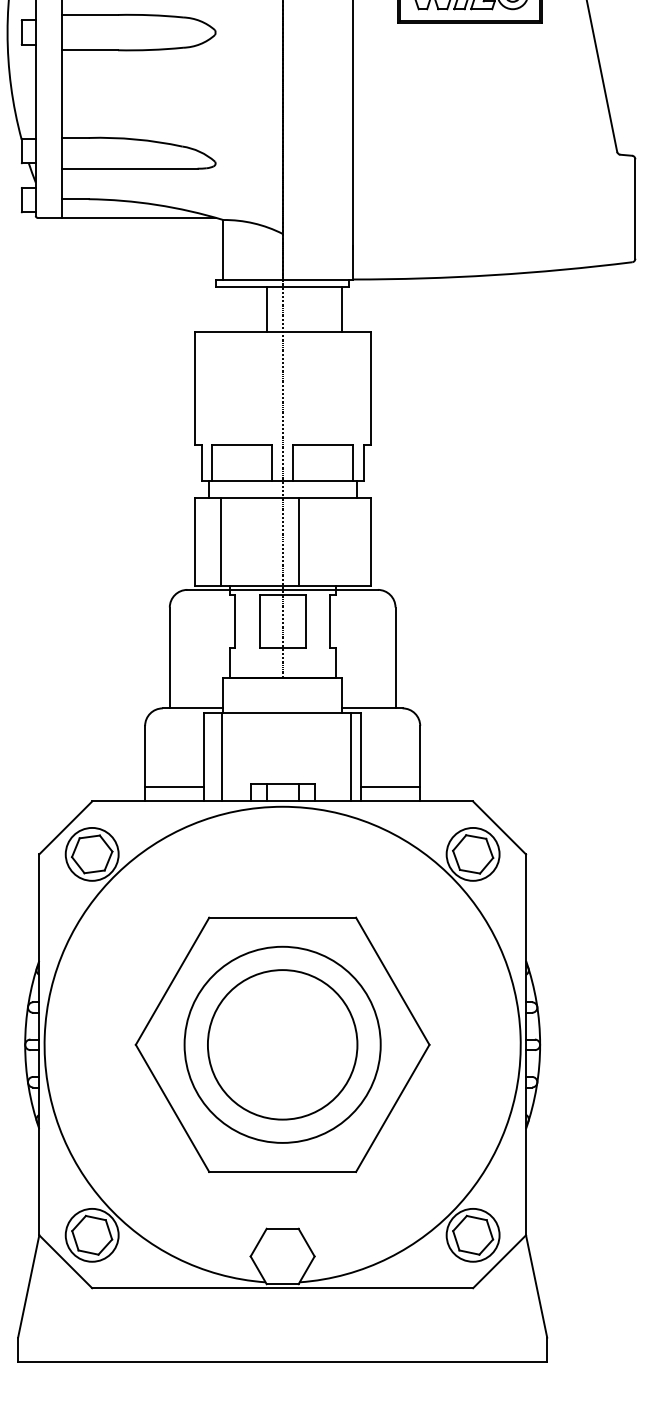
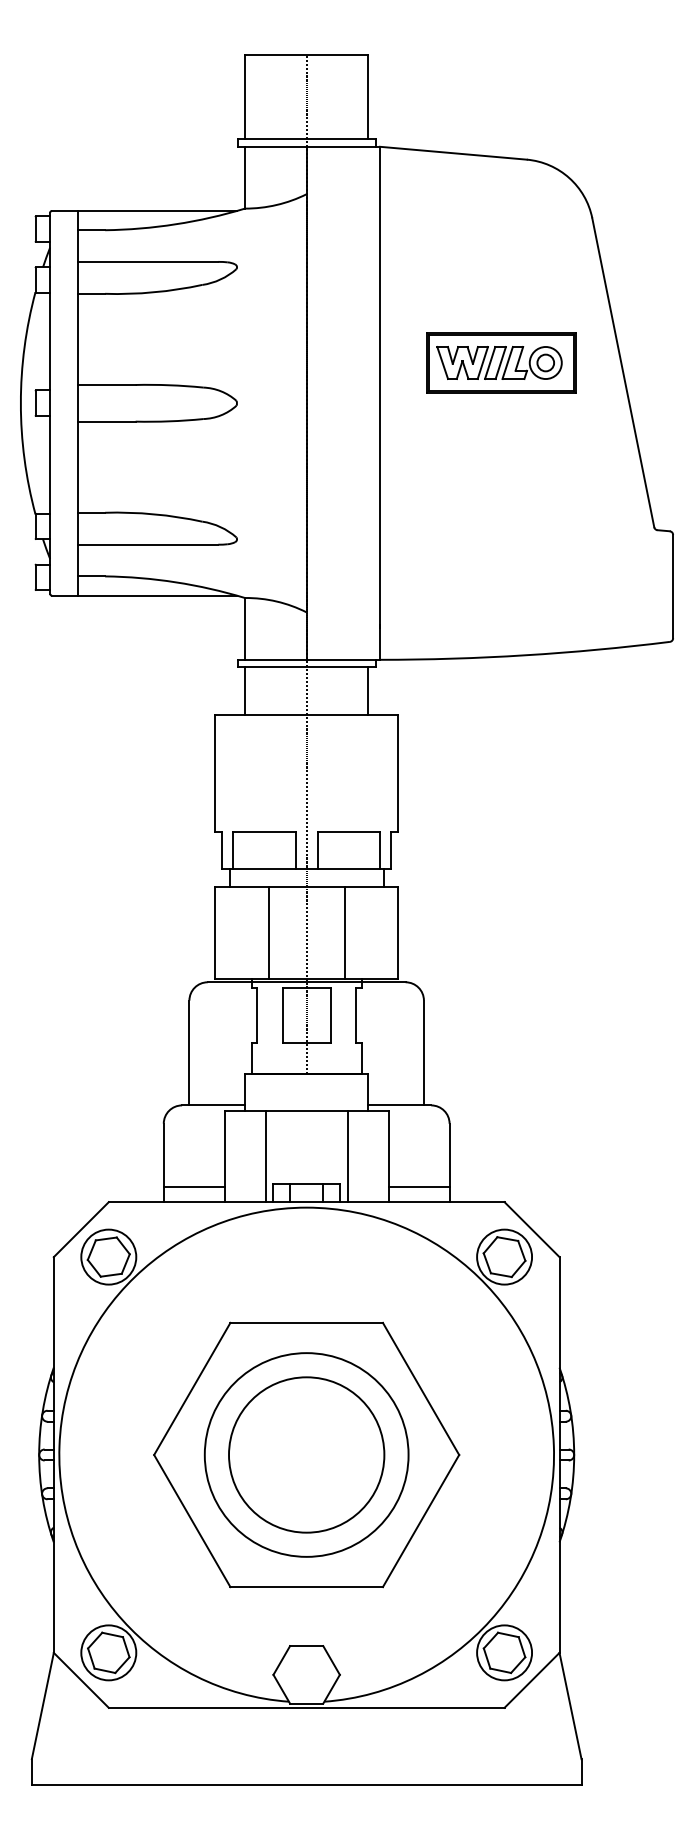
line: (266, 309) -> (244, 690), moved
line: (220, 541) -> (268, 932), moved
line: (298, 541) -> (344, 932), moved
line: (221, 757) -> (265, 1156), moved
line: (350, 757) -> (347, 1156), moved

